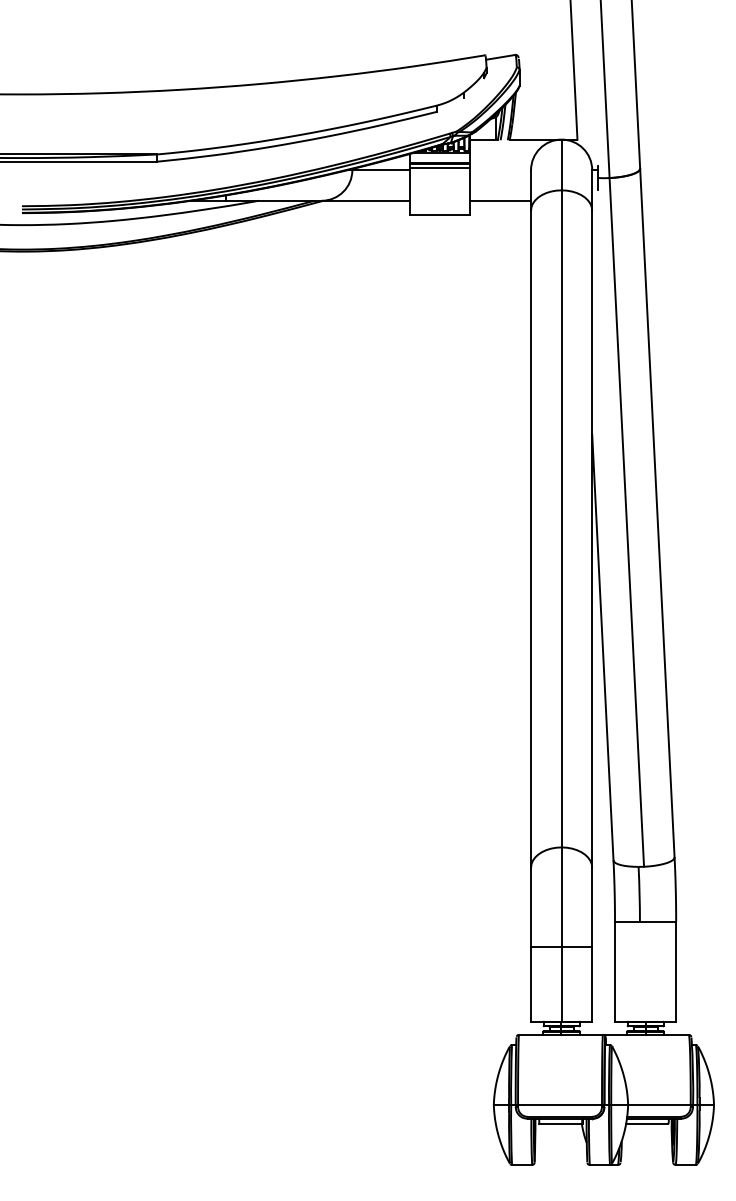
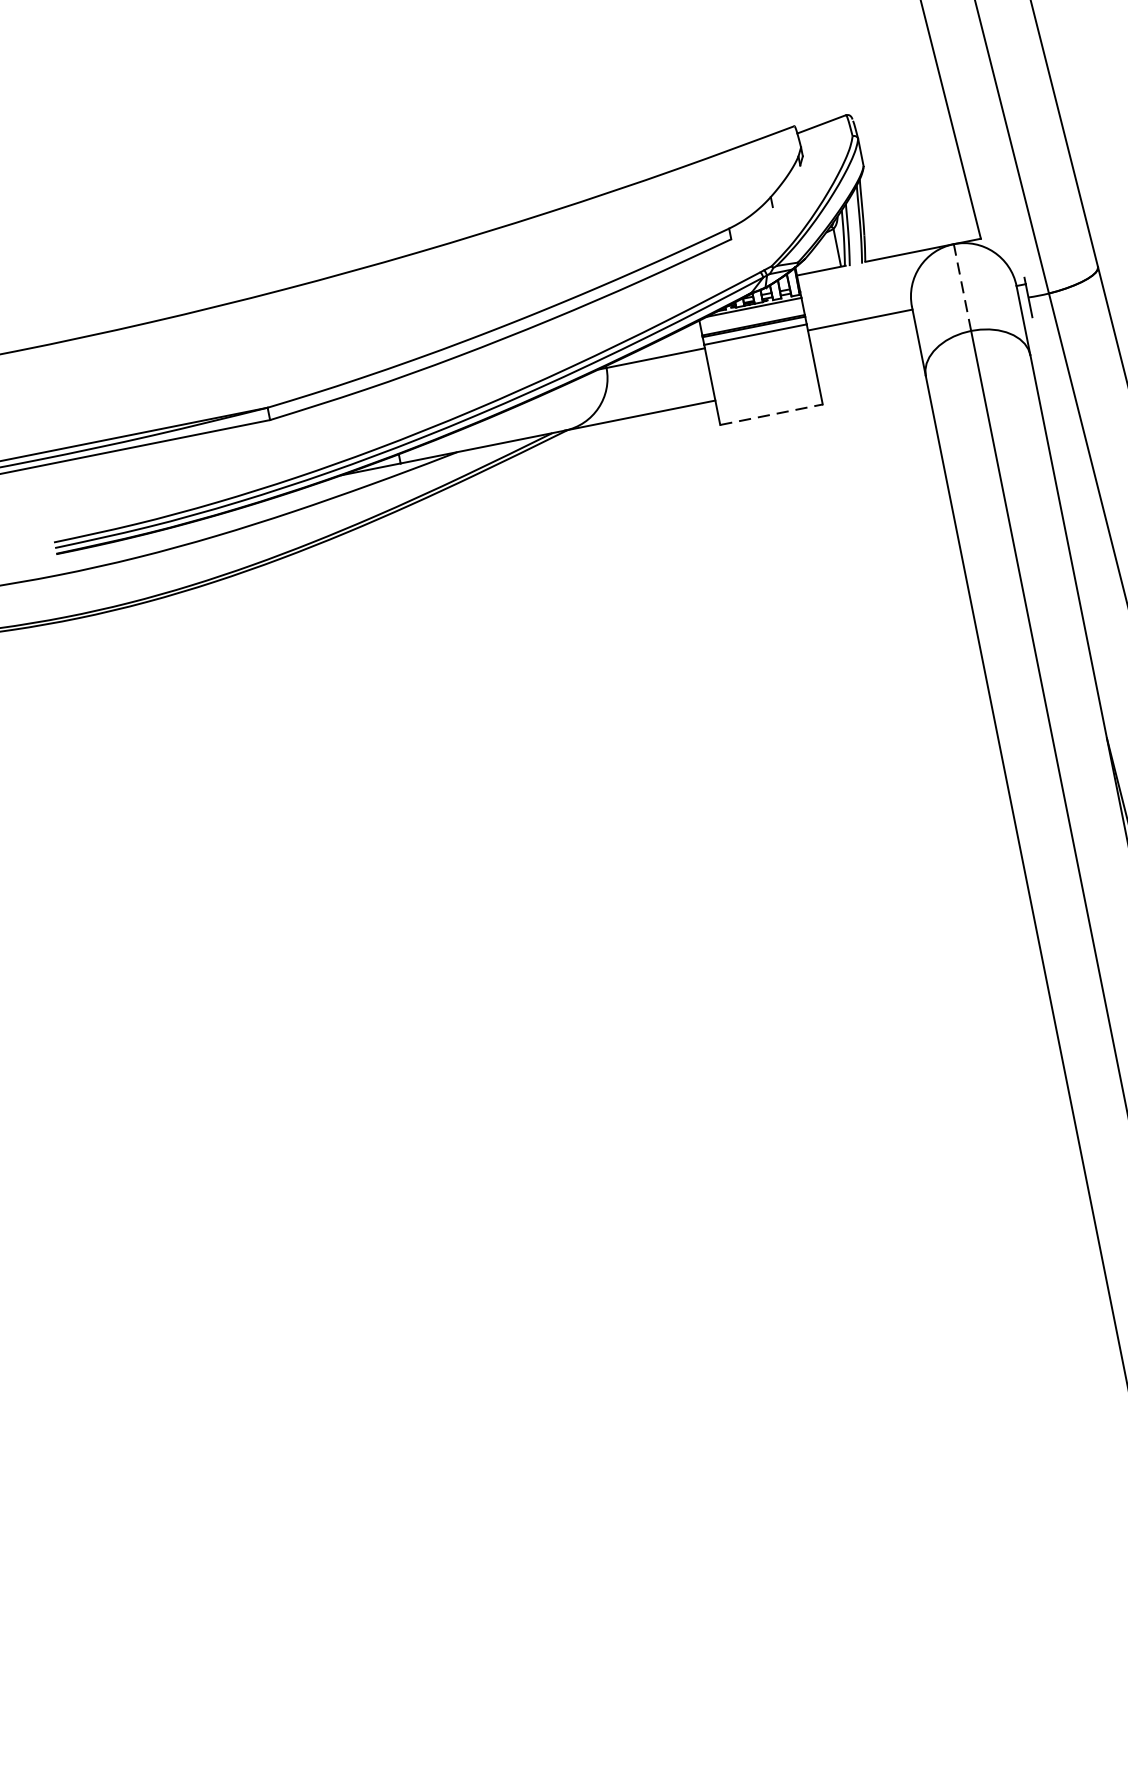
line: (561, 164) -> (962, 286), solid -> dashed
line: (500, 200) -> (860, 319), moved
line: (439, 215) -> (770, 415), solid -> dashed

